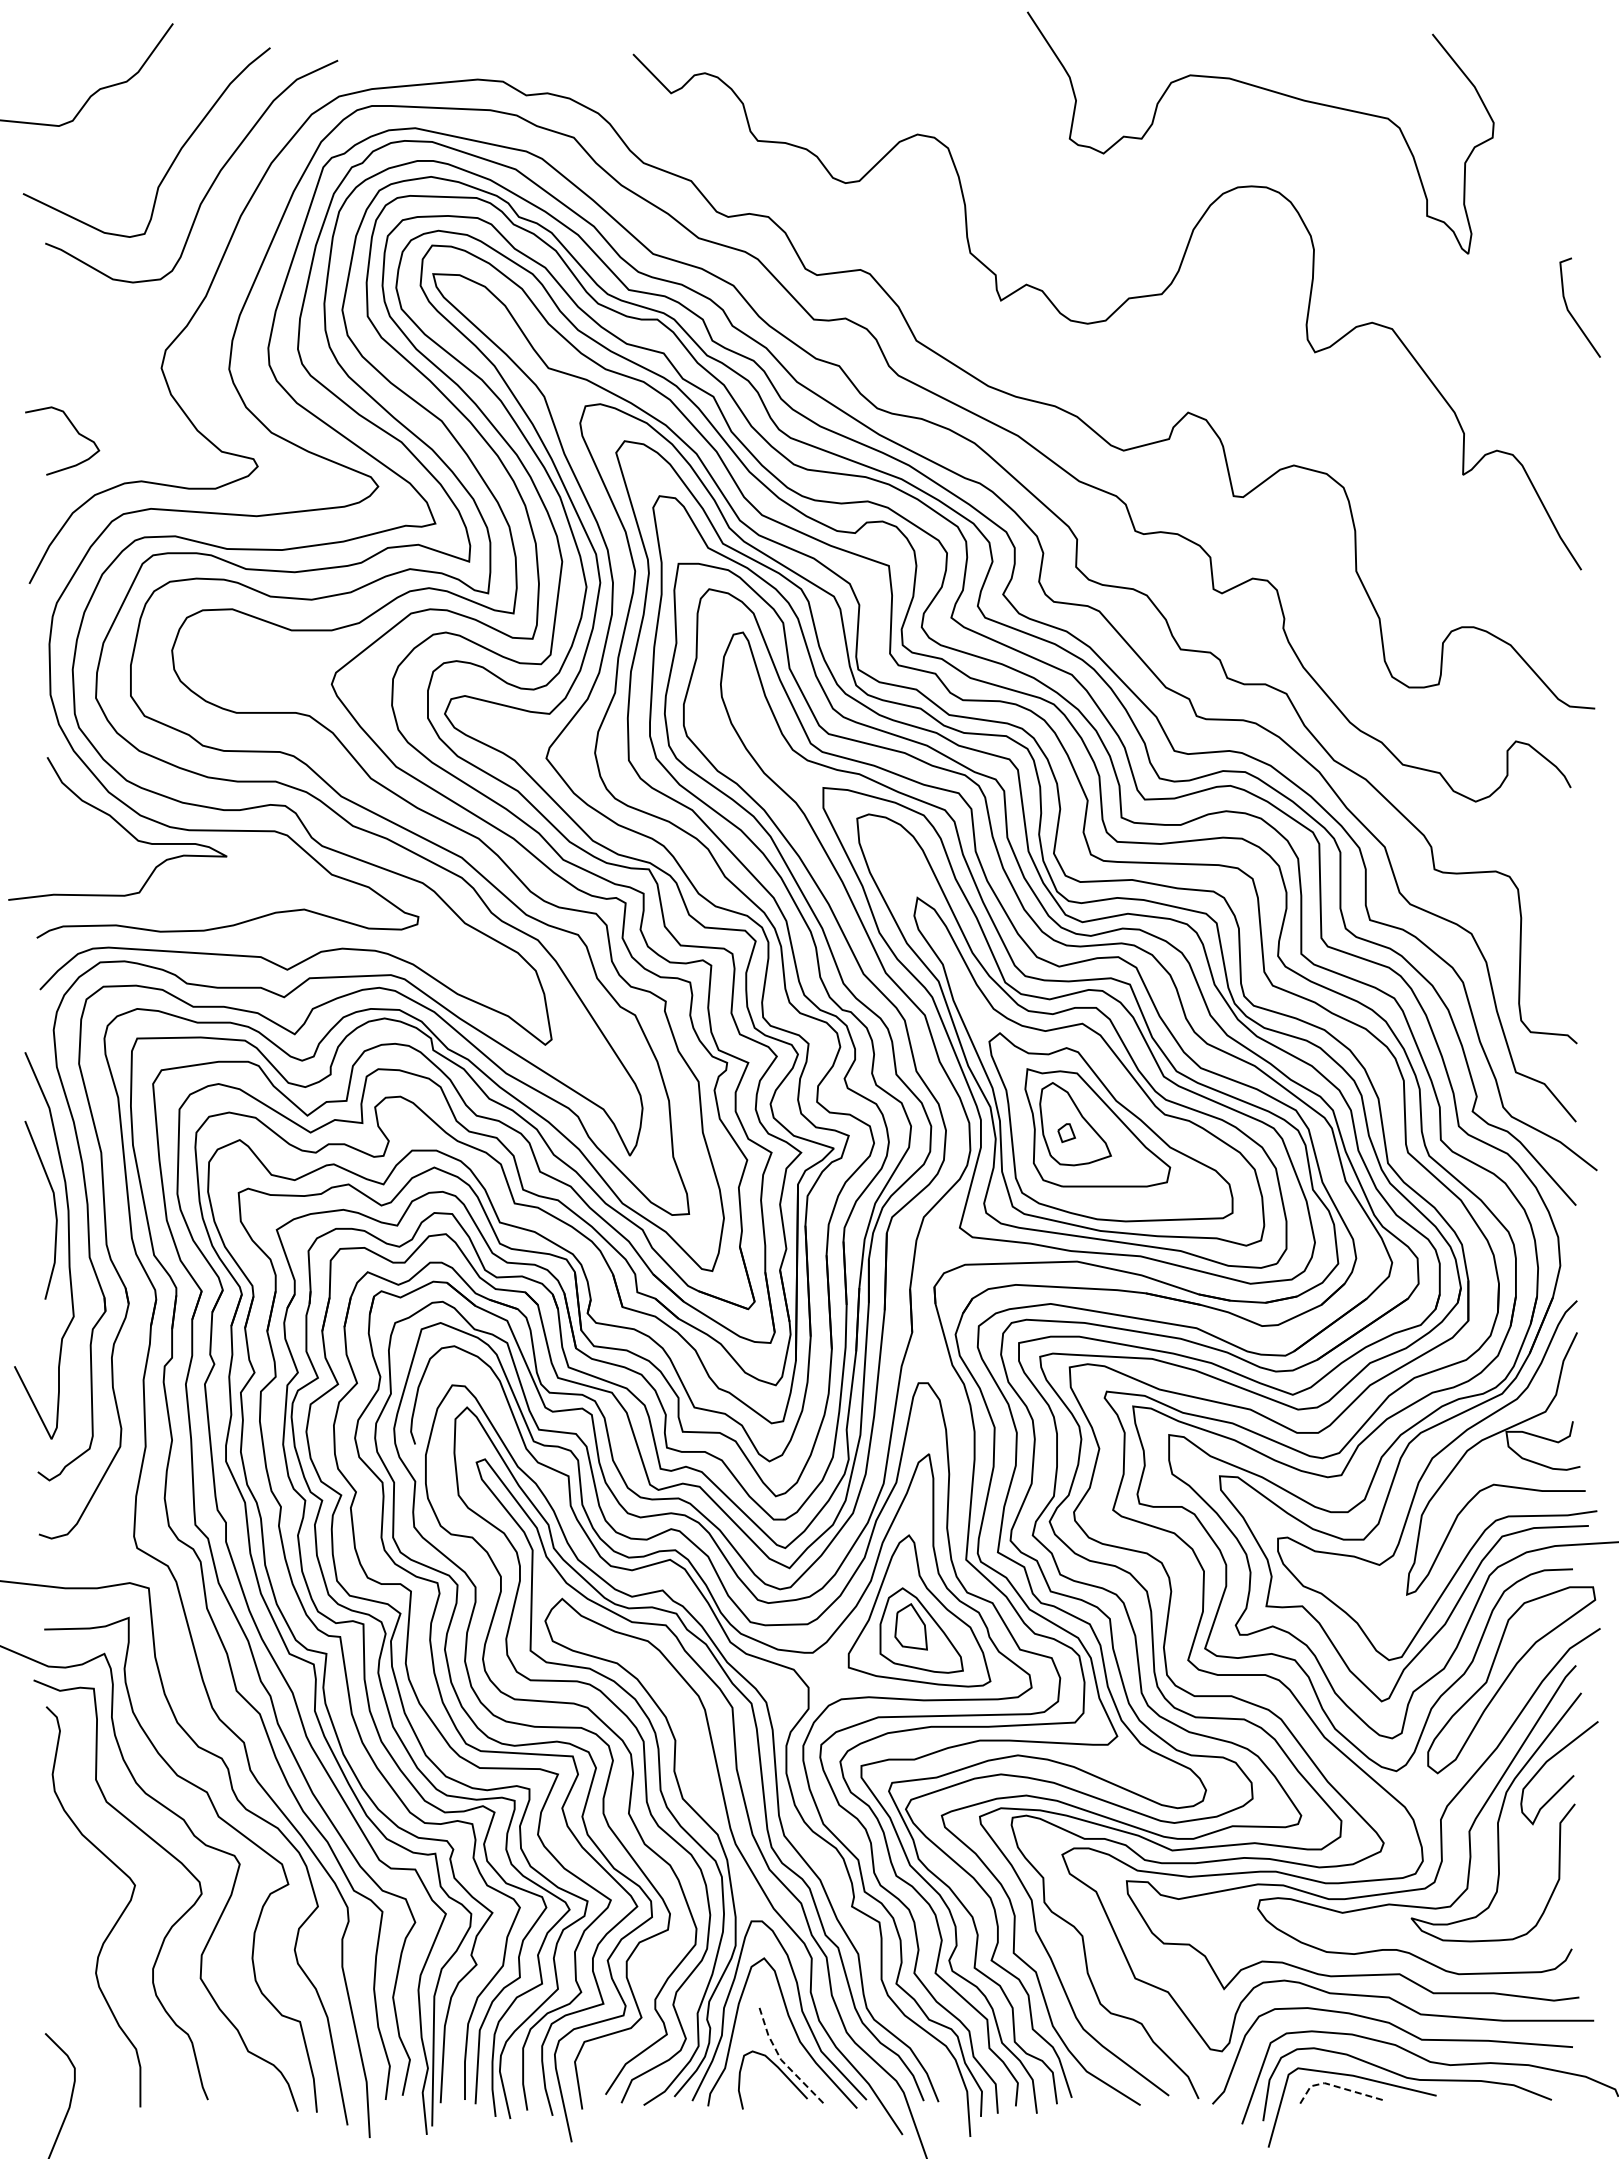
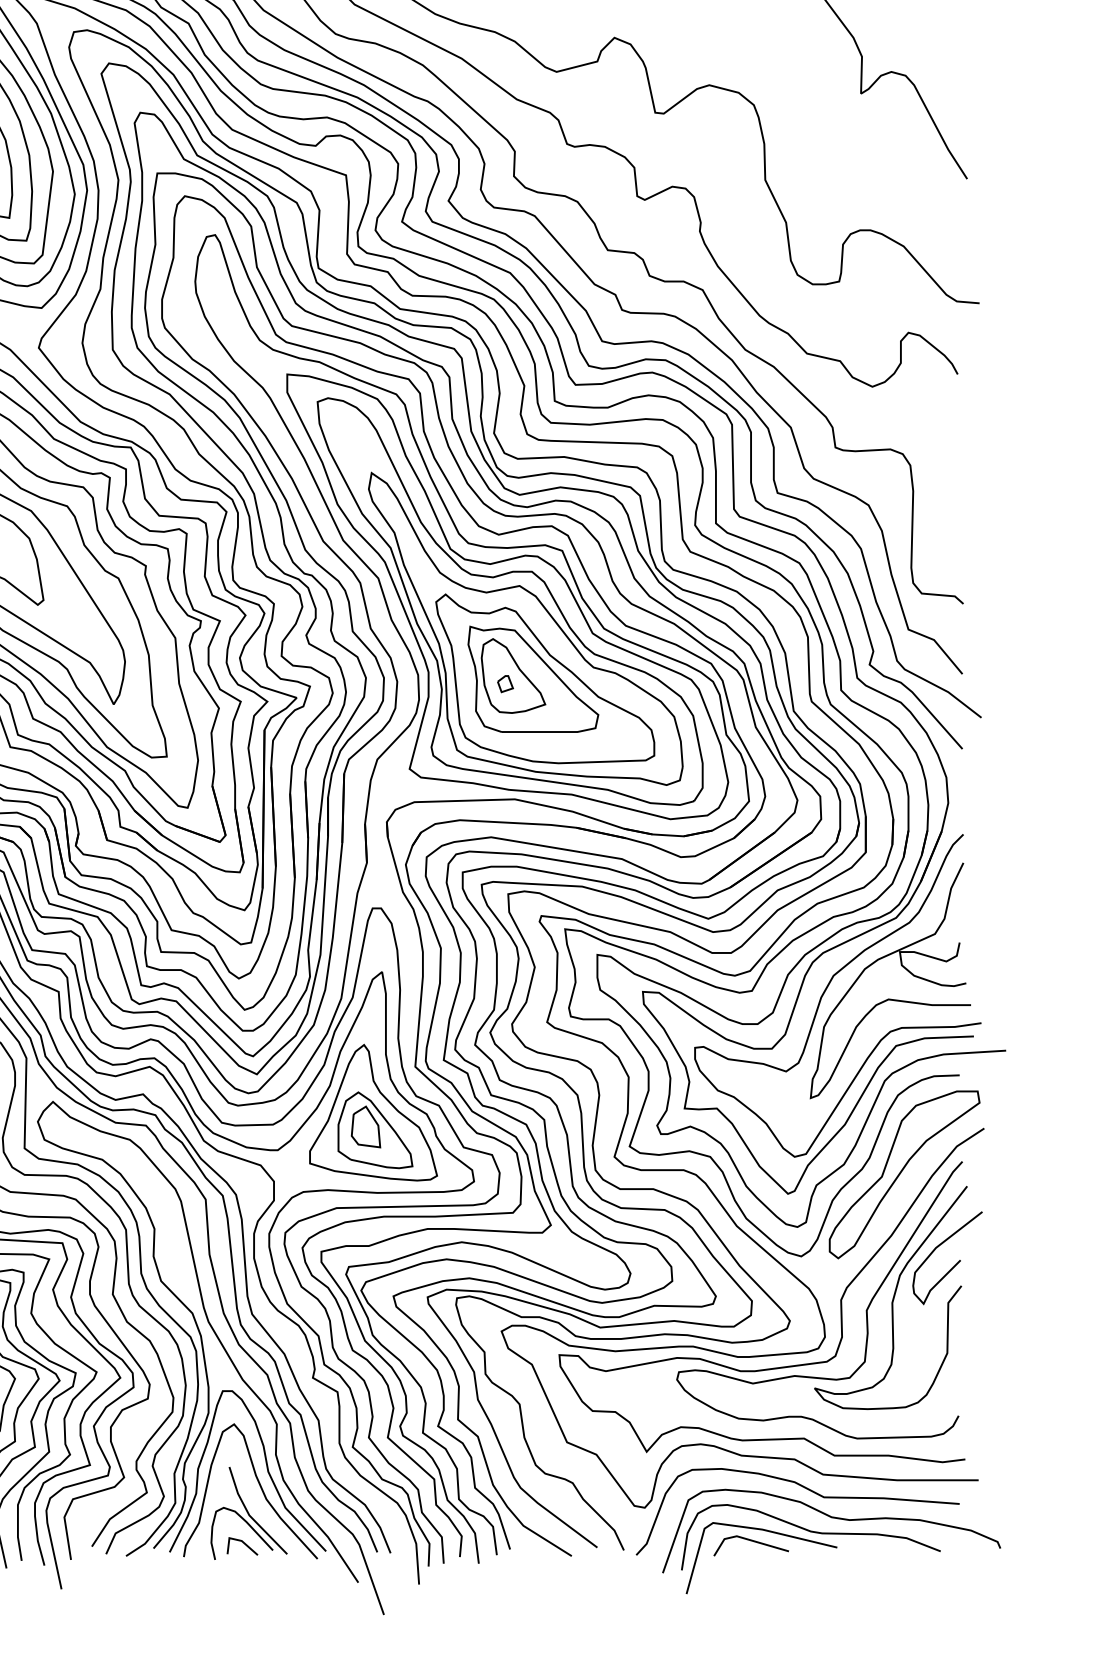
line: (781, 2059) -> (249, 1515), dashed -> solid
line: (1334, 2085) -> (745, 1538), dashed -> solid
line: (775, 2092) -> (244, 1544), added

